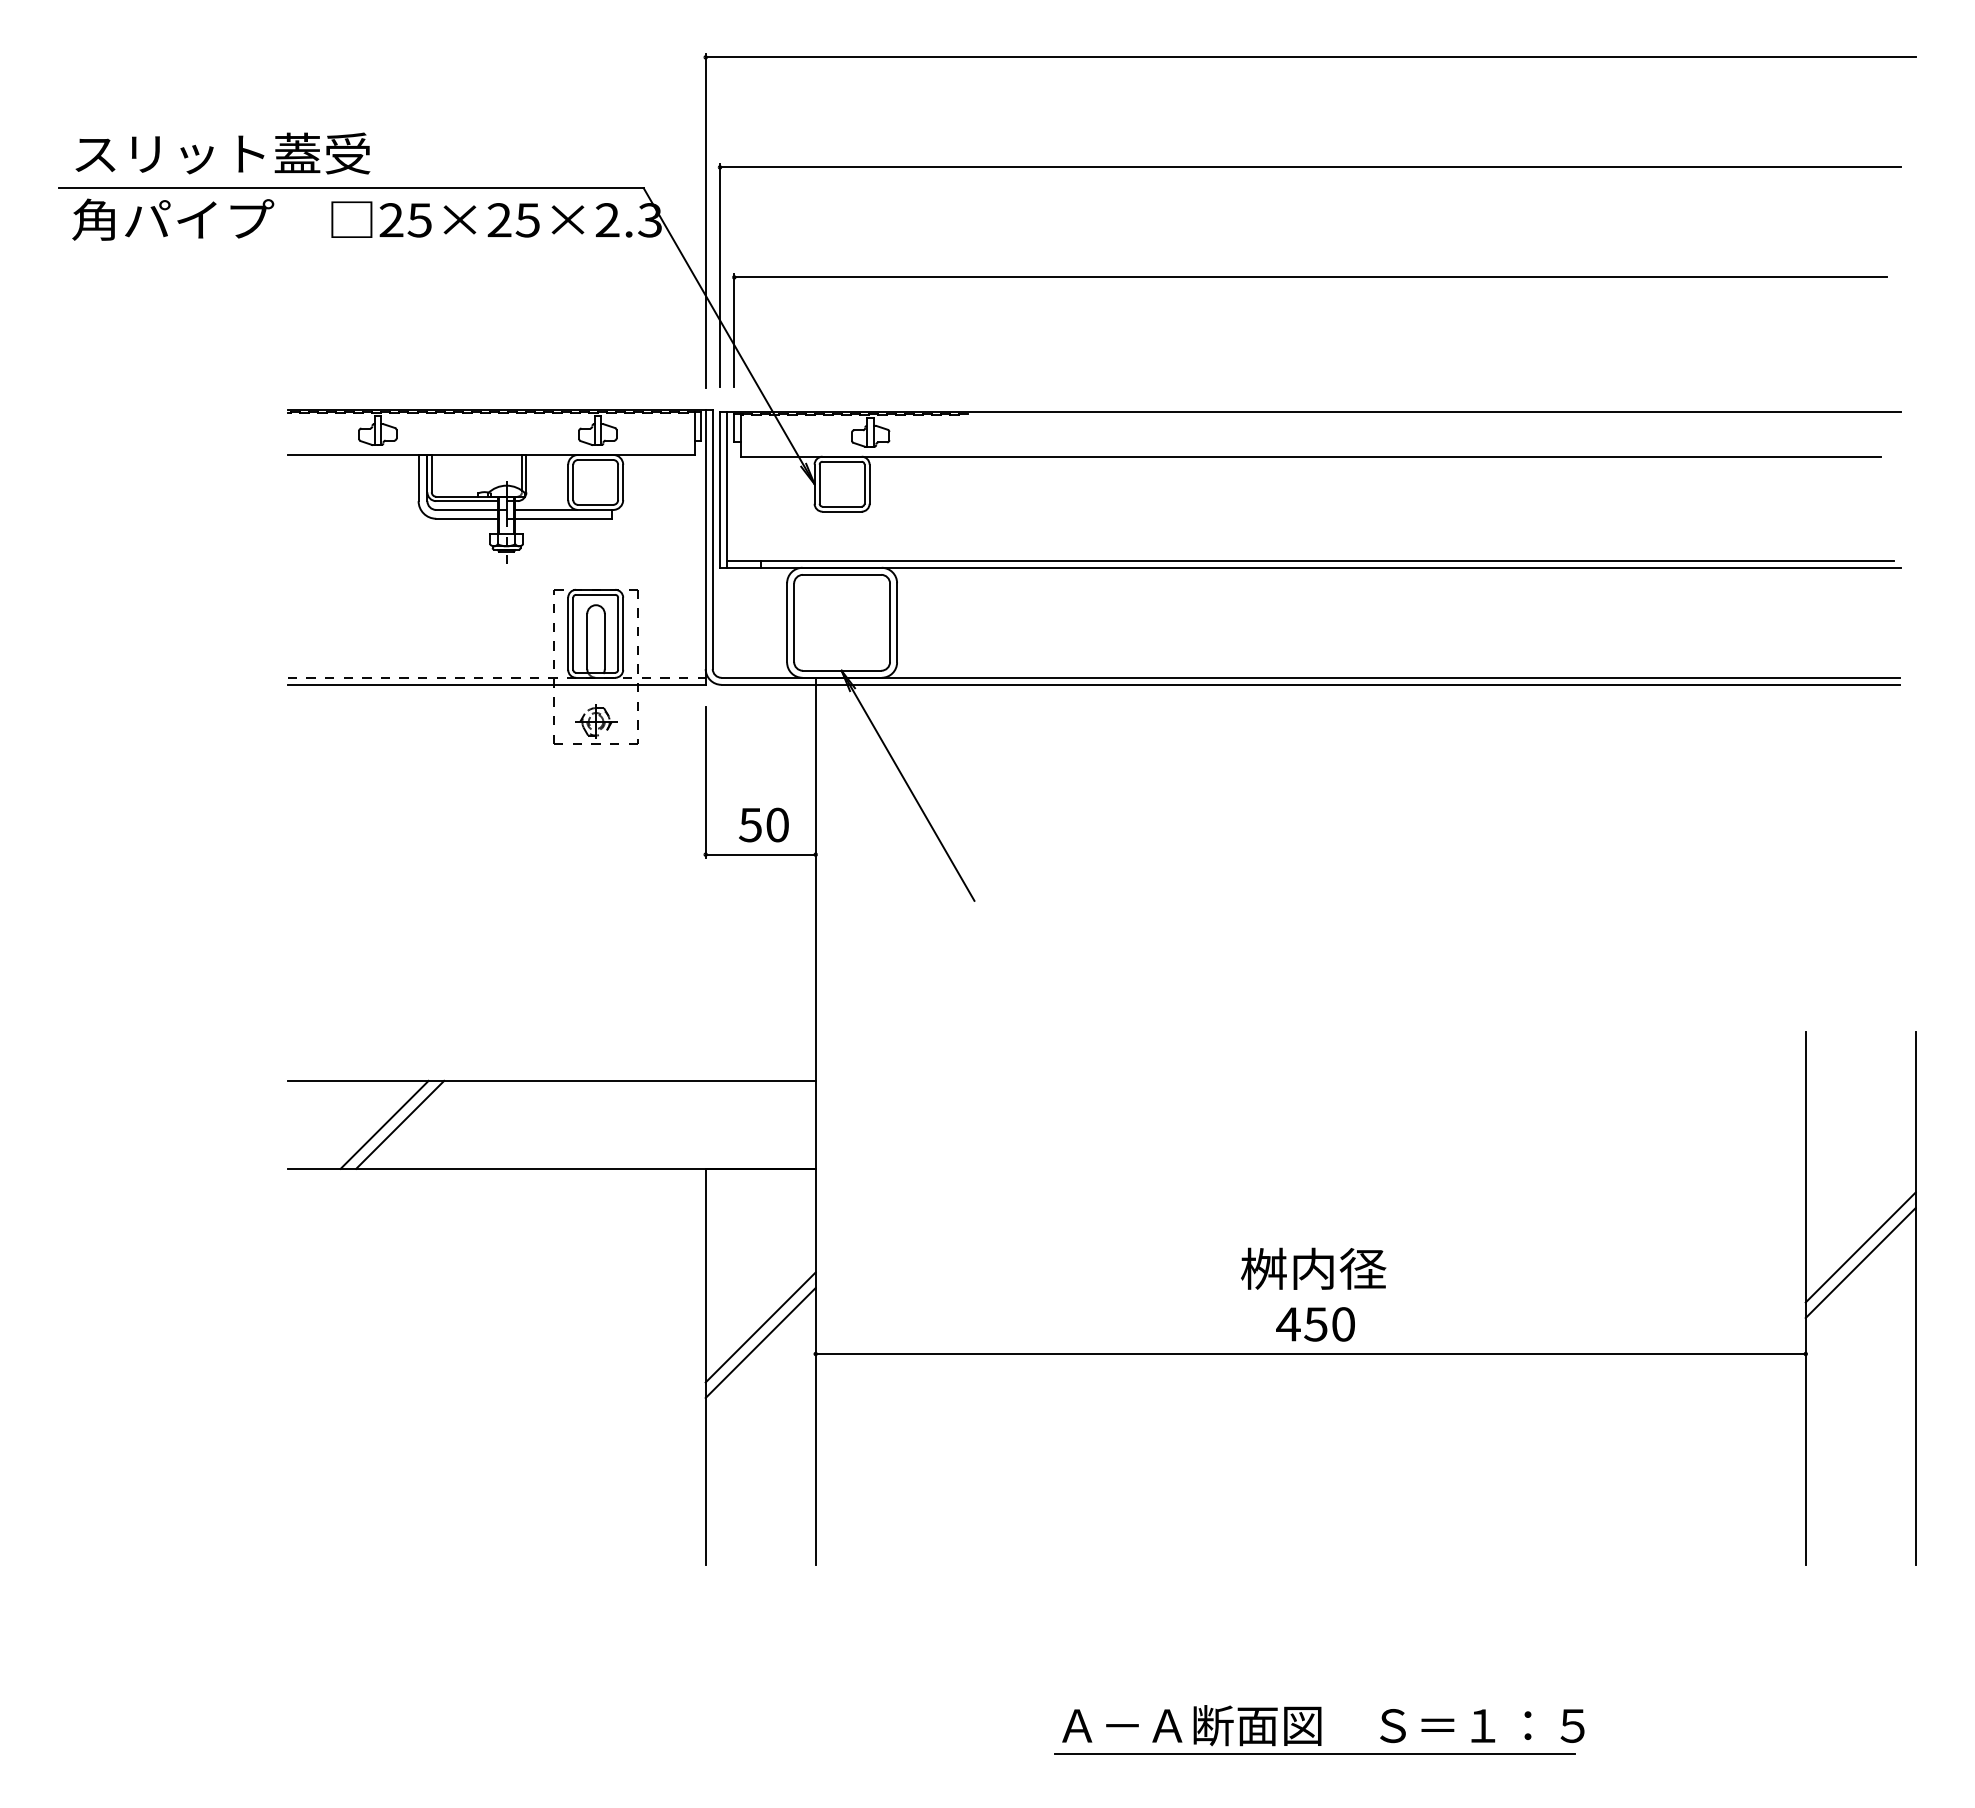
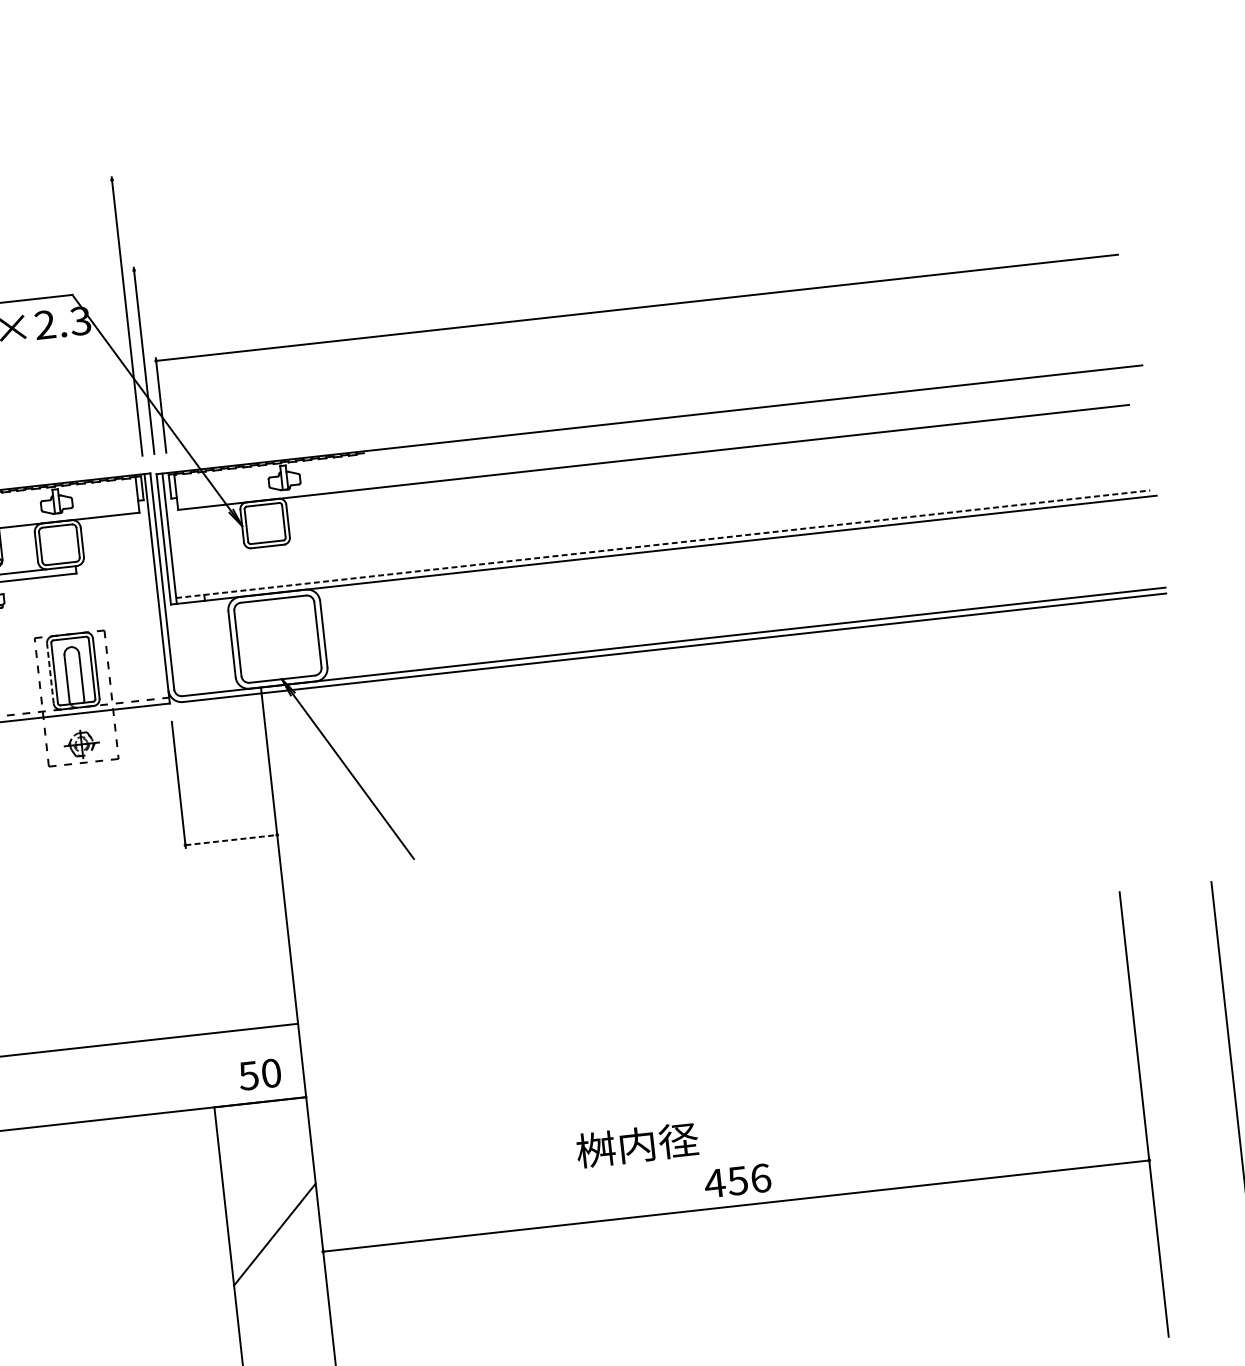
line: (1310, 57) -> (616, 124), removed
line: (1310, 167) -> (626, 216), removed
line: (1310, 560) -> (662, 544), solid -> dashed
line: (568, 633) -> (50, 673), solid -> dashed
text: (763, 824) -> (259, 1074), moved
line: (761, 854) -> (232, 839), solid -> dashed
line: (1860, 1247) -> (1185, 1066), removed
line: (1860, 1263) -> (1186, 1079), removed
text: (1313, 1268) -> (637, 1144), moved
text: (1343, 1324) -> (760, 1178), 450 -> 456
line: (760, 1343) -> (276, 1247), removed

